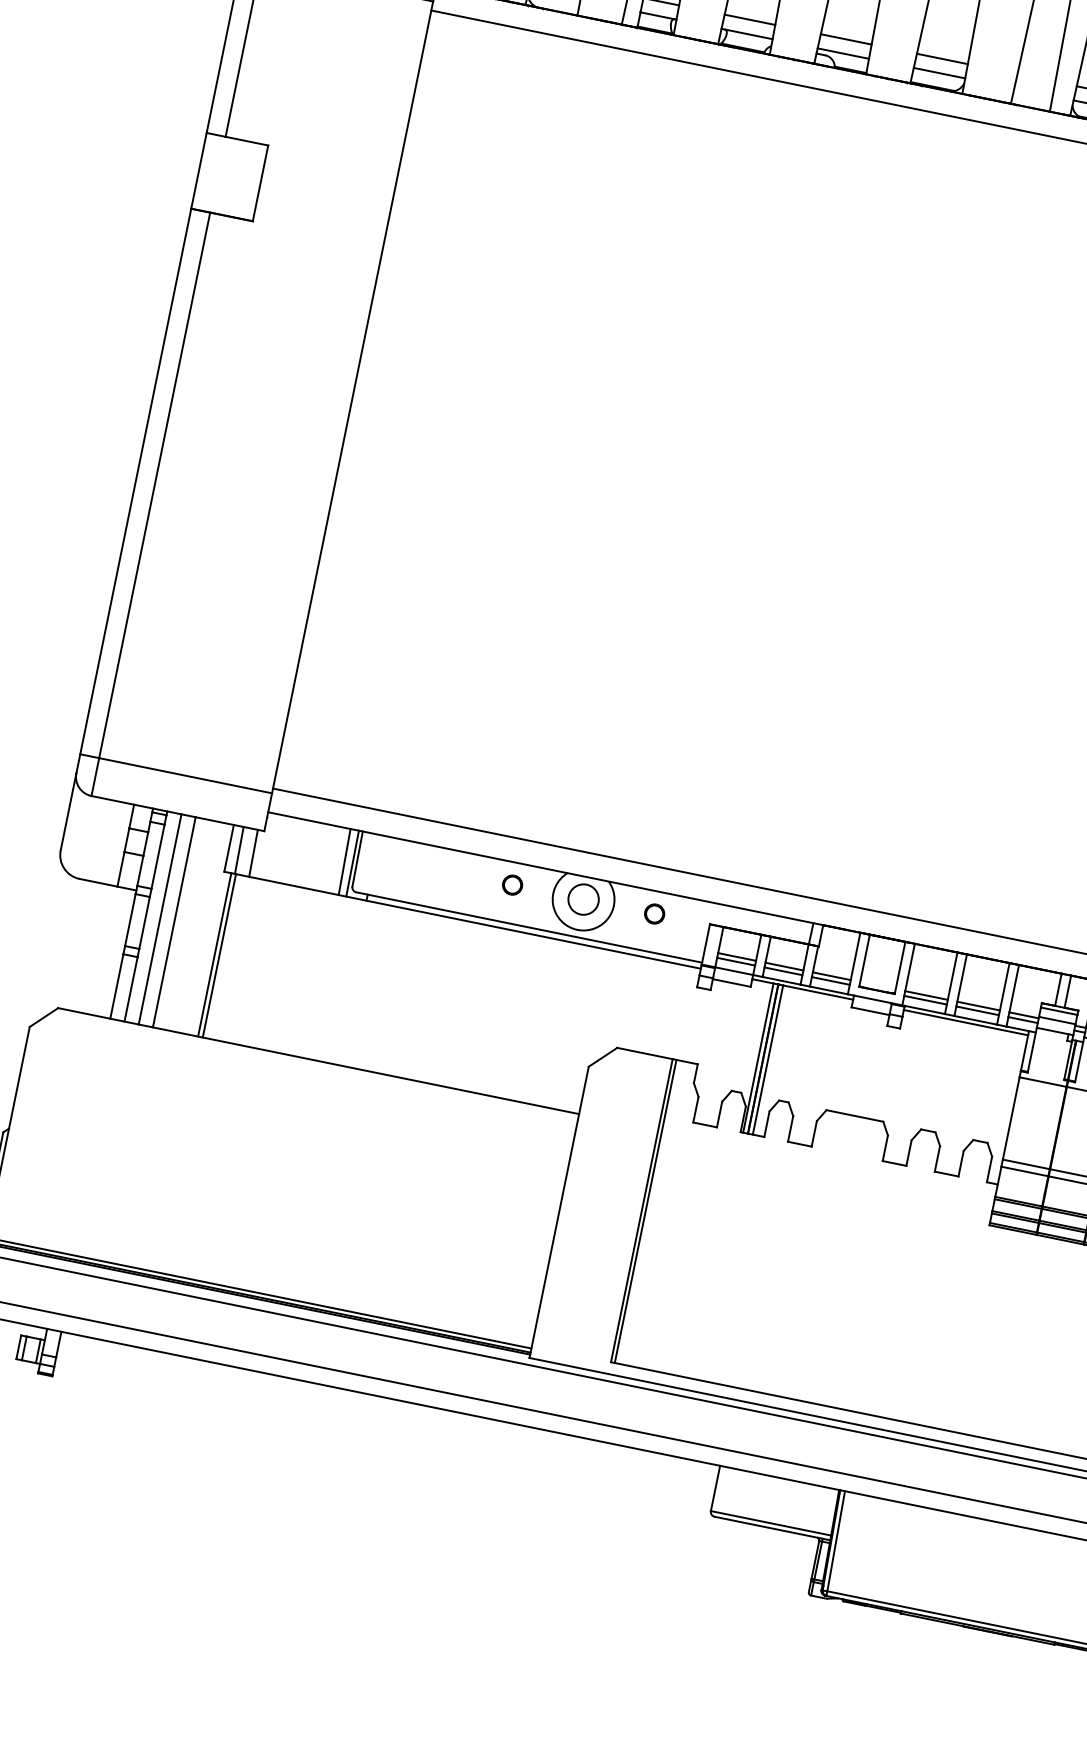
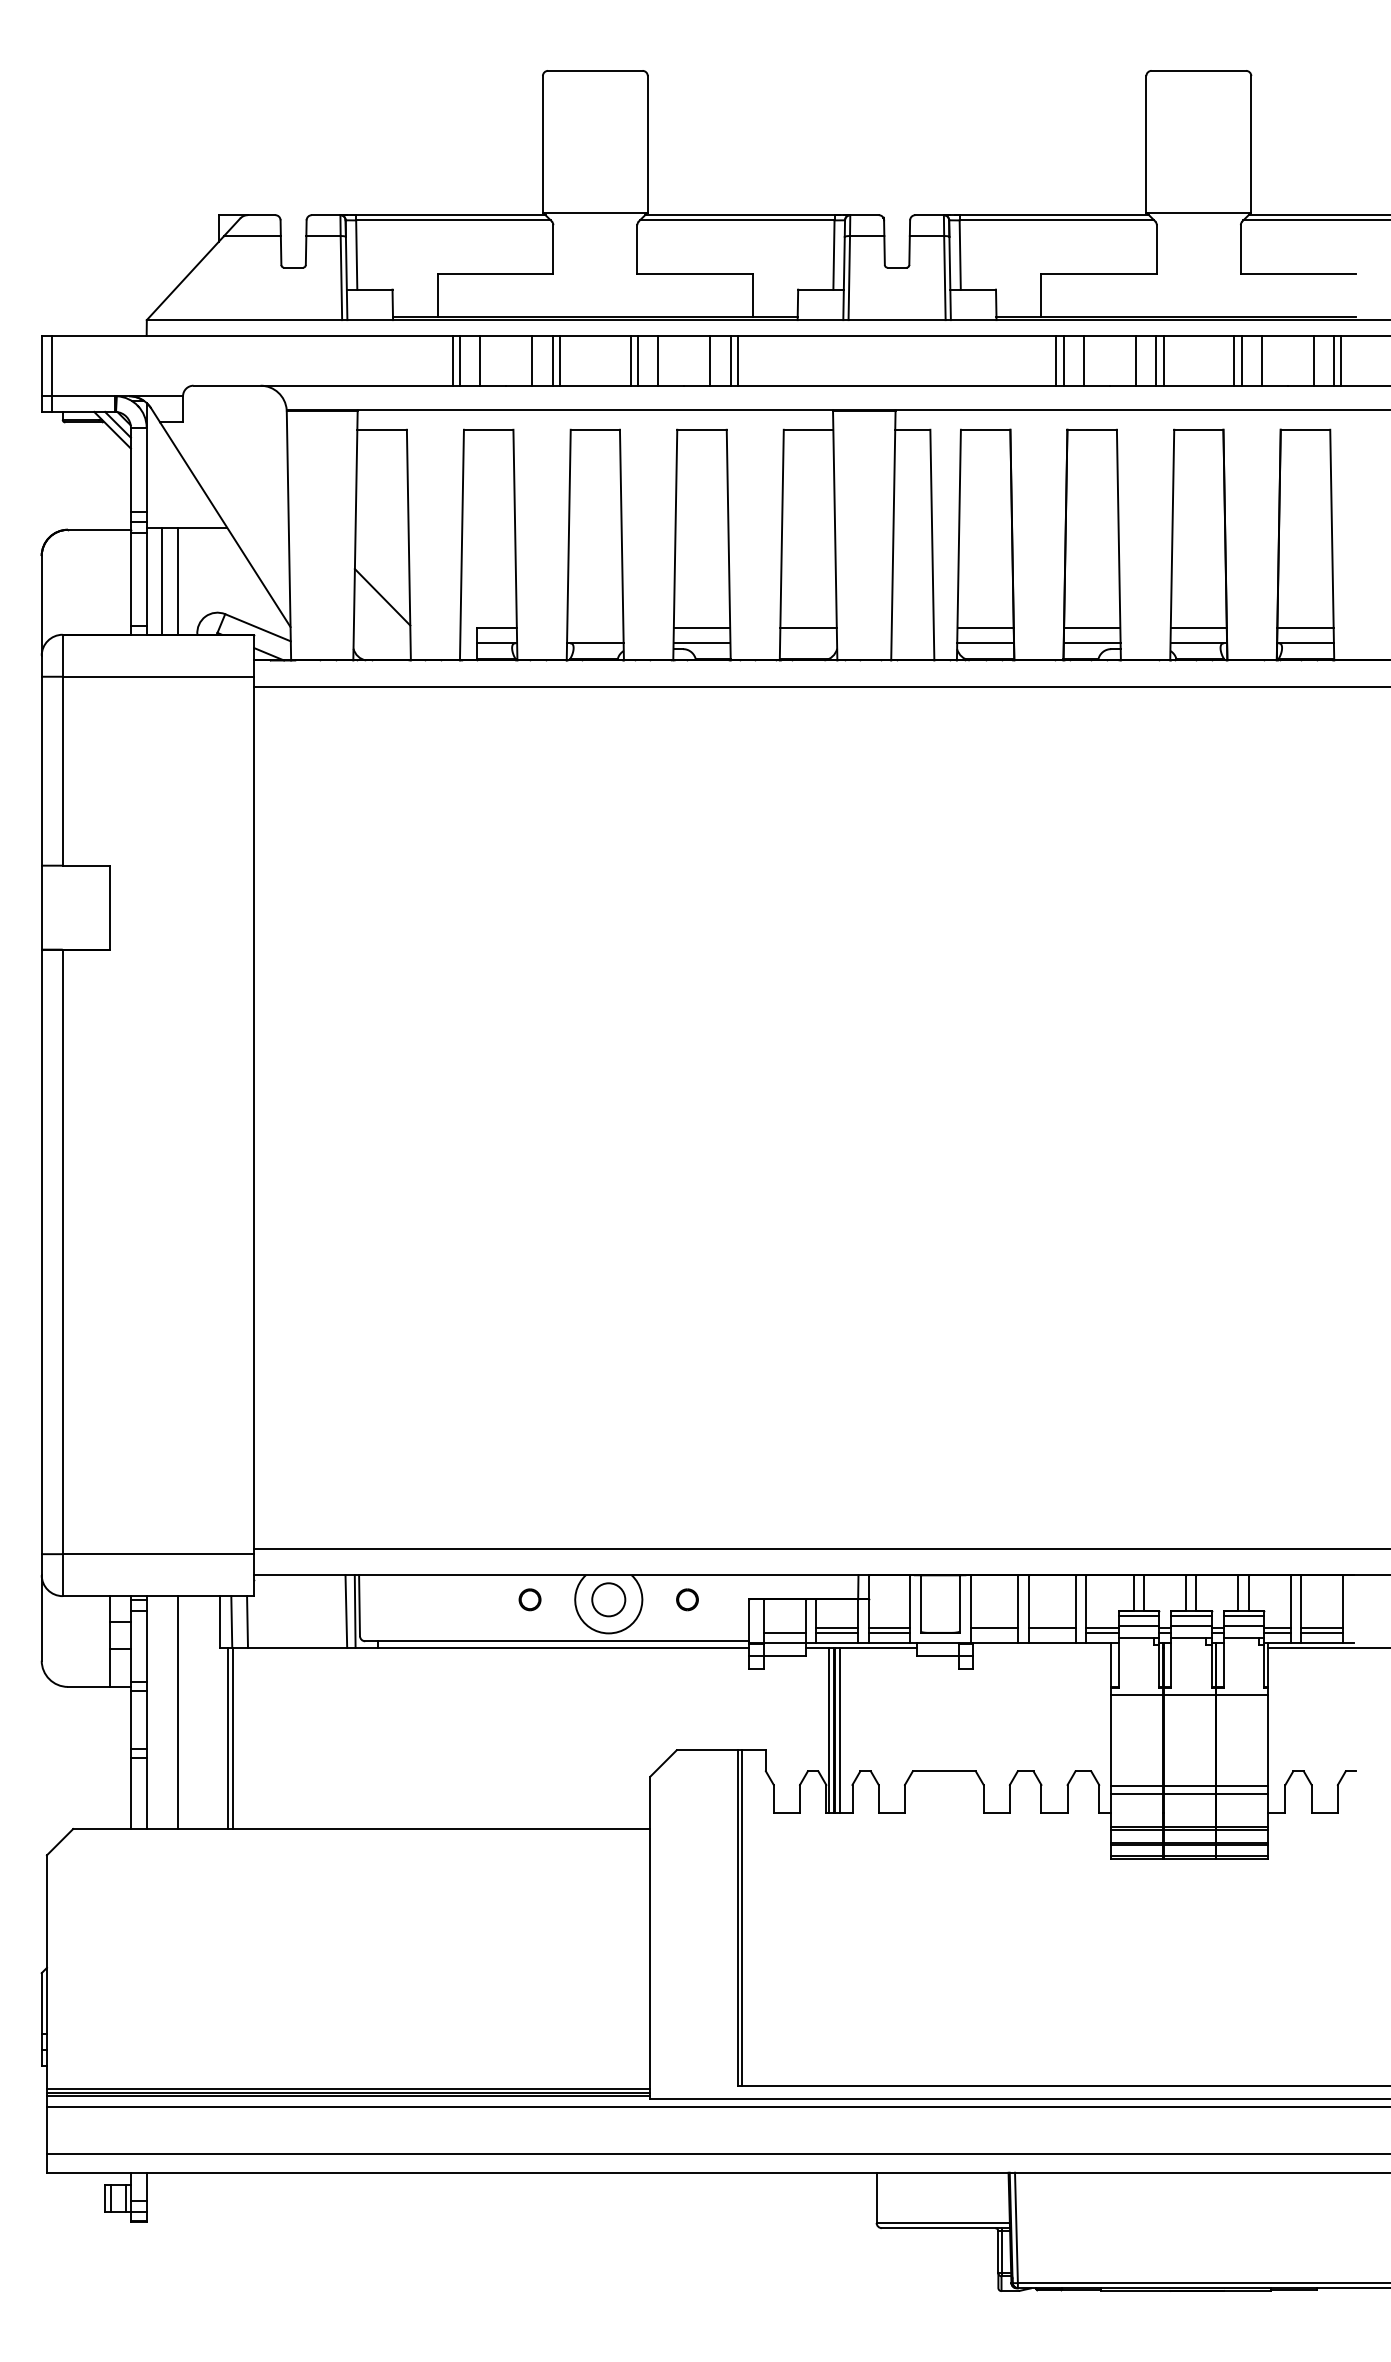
line: (750, 19) -> (595, 627), removed
line: (939, 73) -> (808, 643), removed
line: (160, 919) -> (162, 1712), removed
line: (737, 956) -> (784, 1627), removed
line: (925, 999) -> (994, 1632), removed
line: (977, 1010) -> (1051, 1632), removed
line: (966, 1023) -> (1042, 1648), removed

